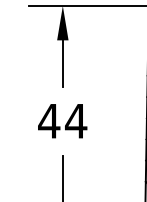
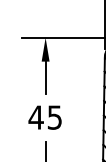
text: (75, 121) -> (54, 117), 44 -> 45

